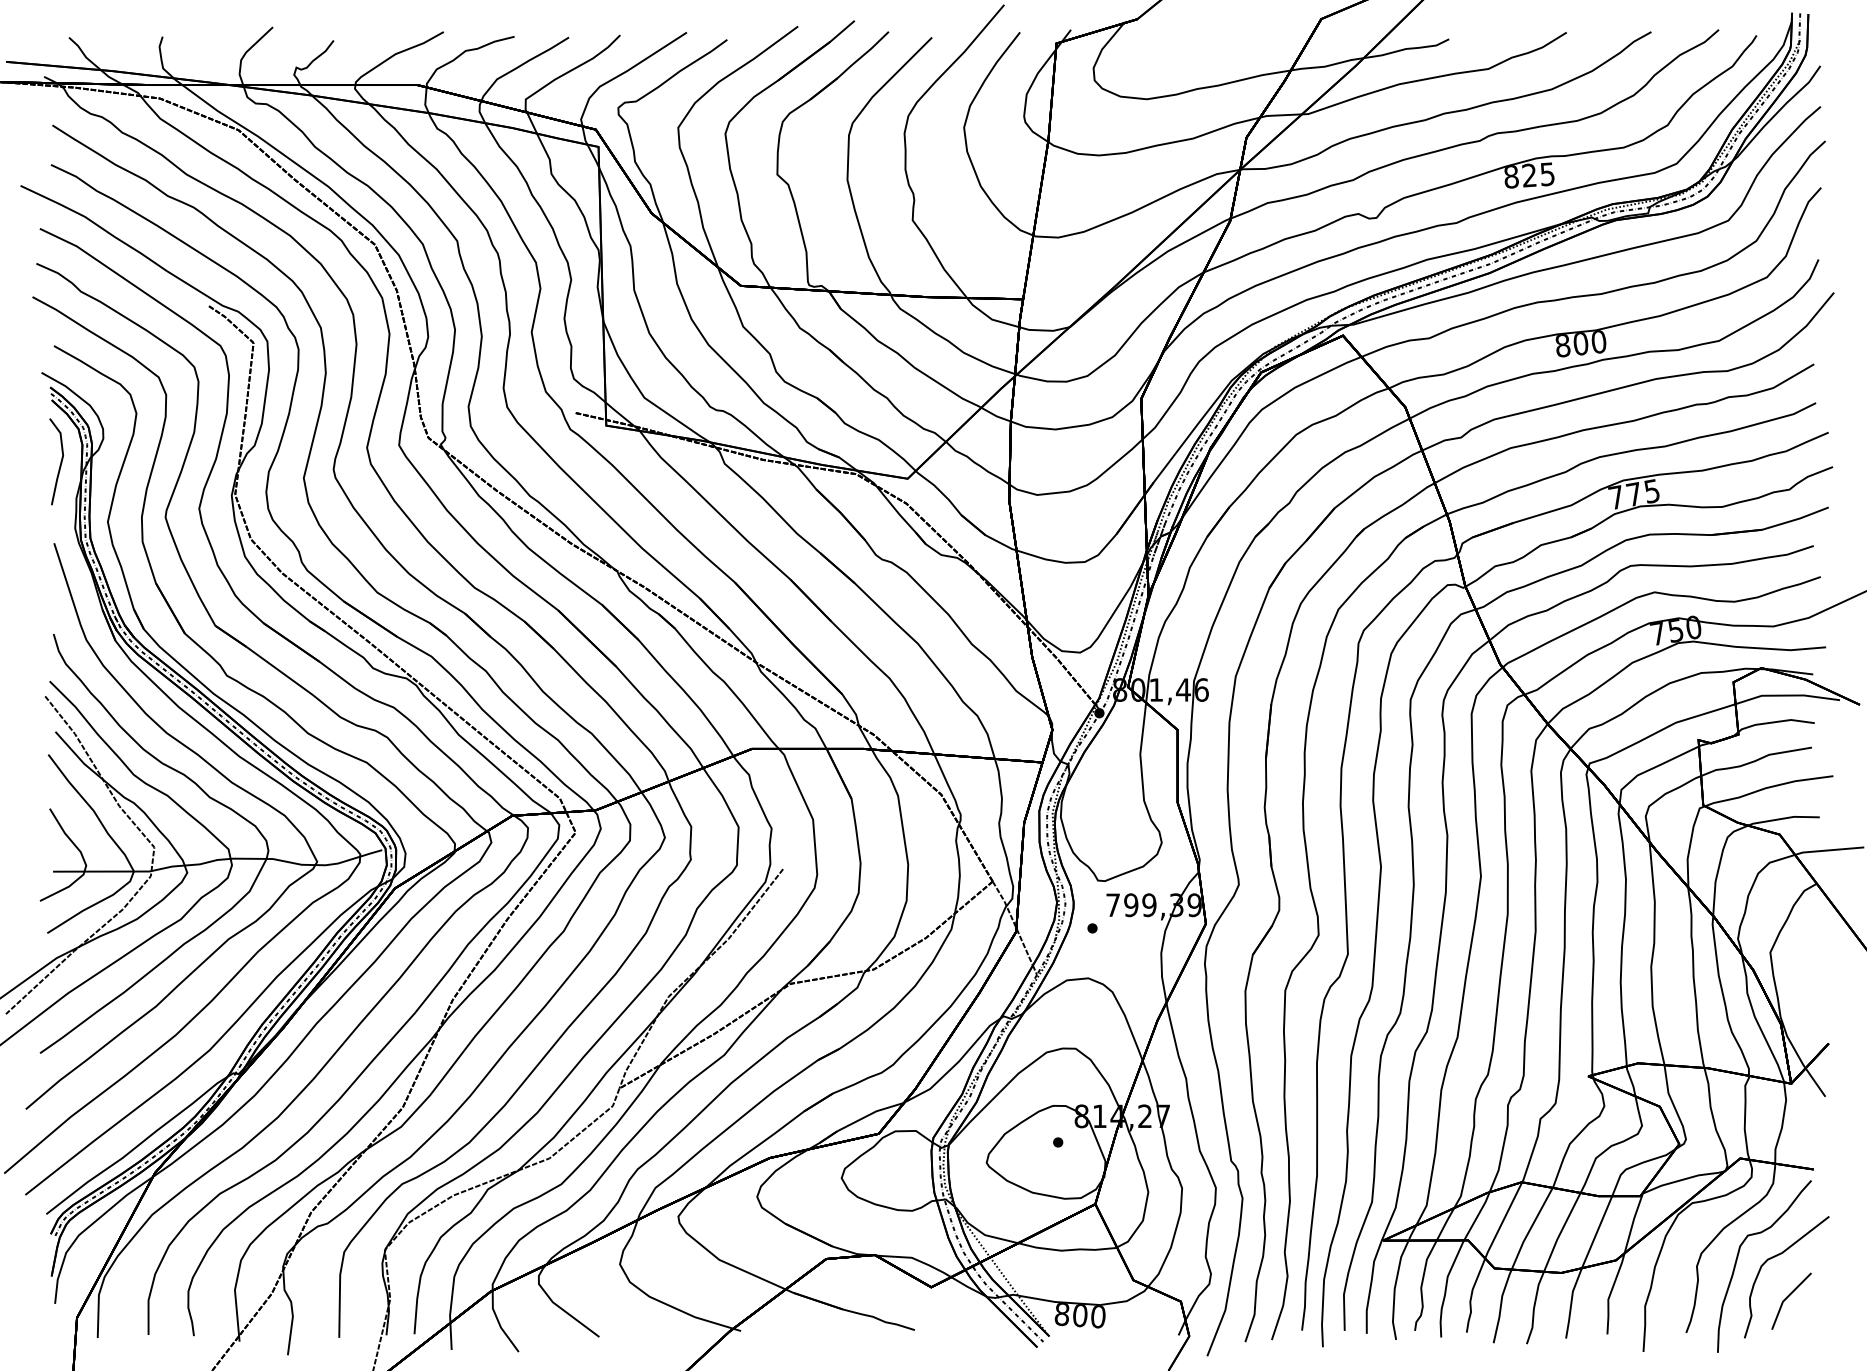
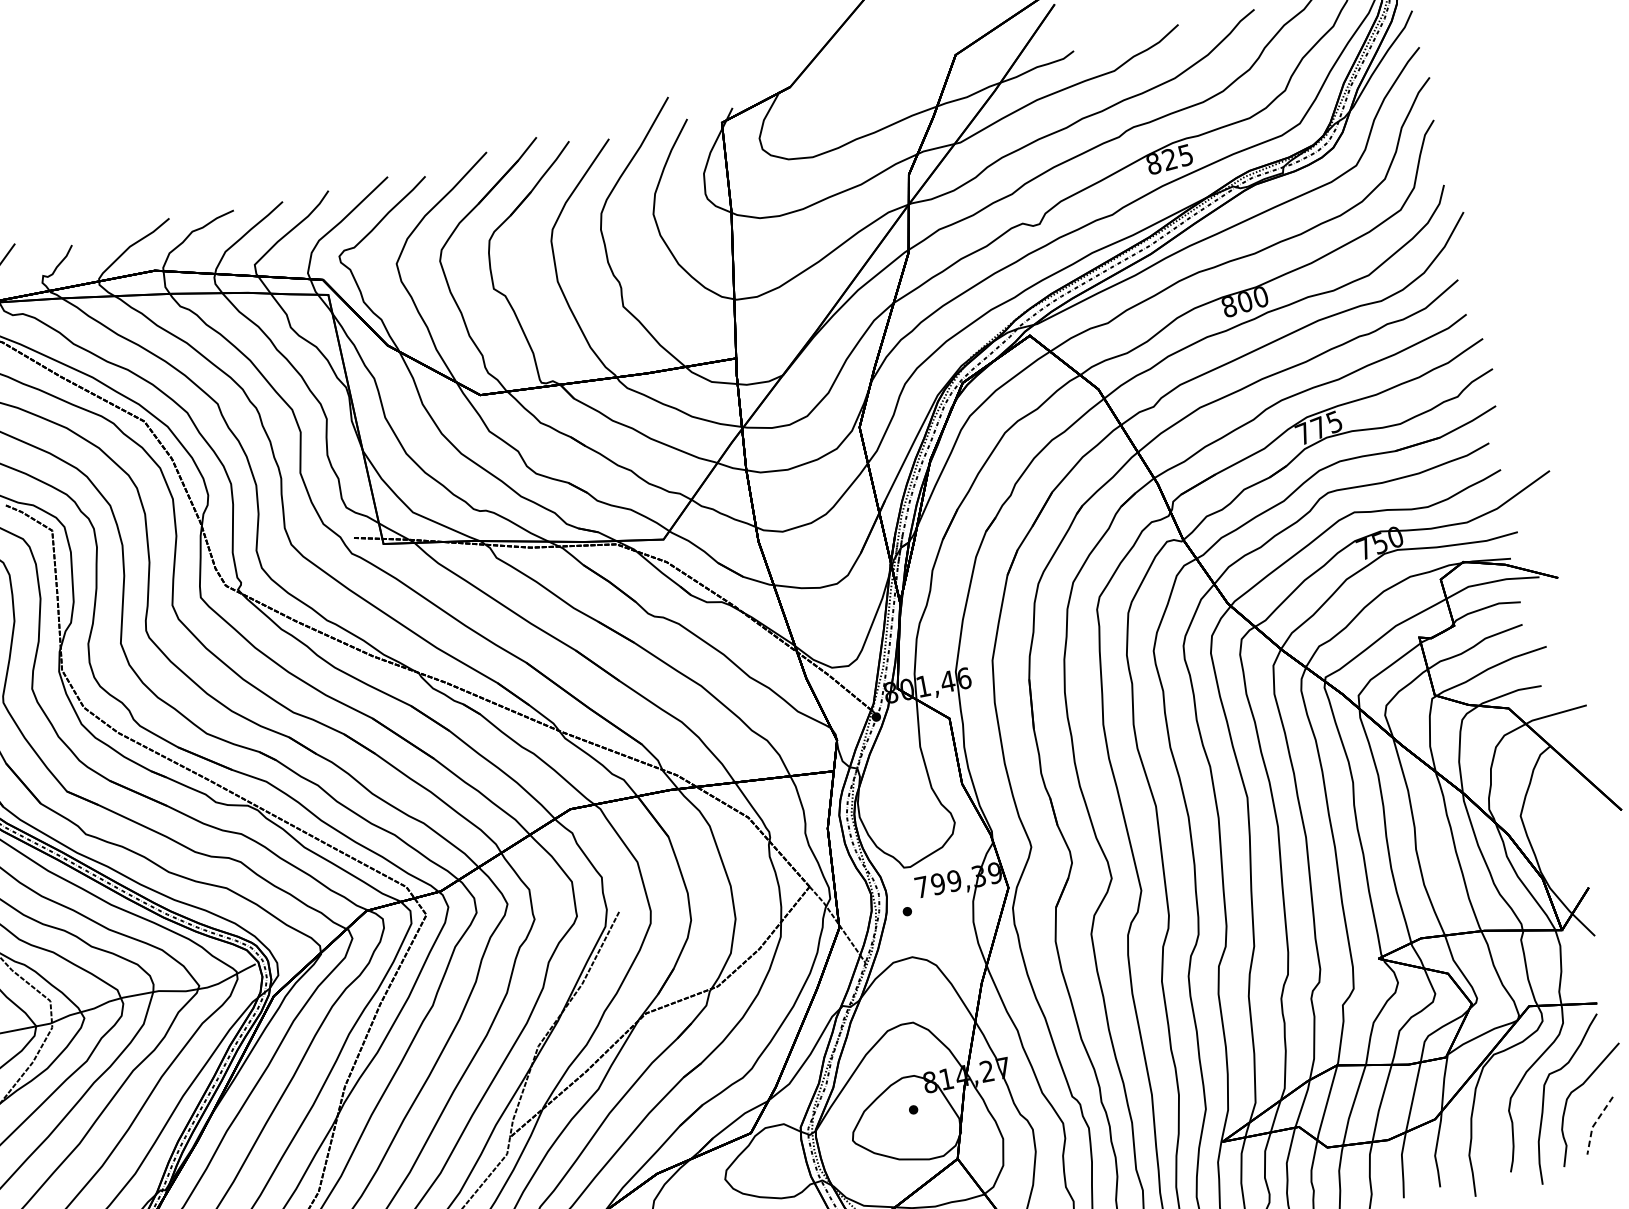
line: (1785, 1298) -> (1594, 1124), solid -> dashed

